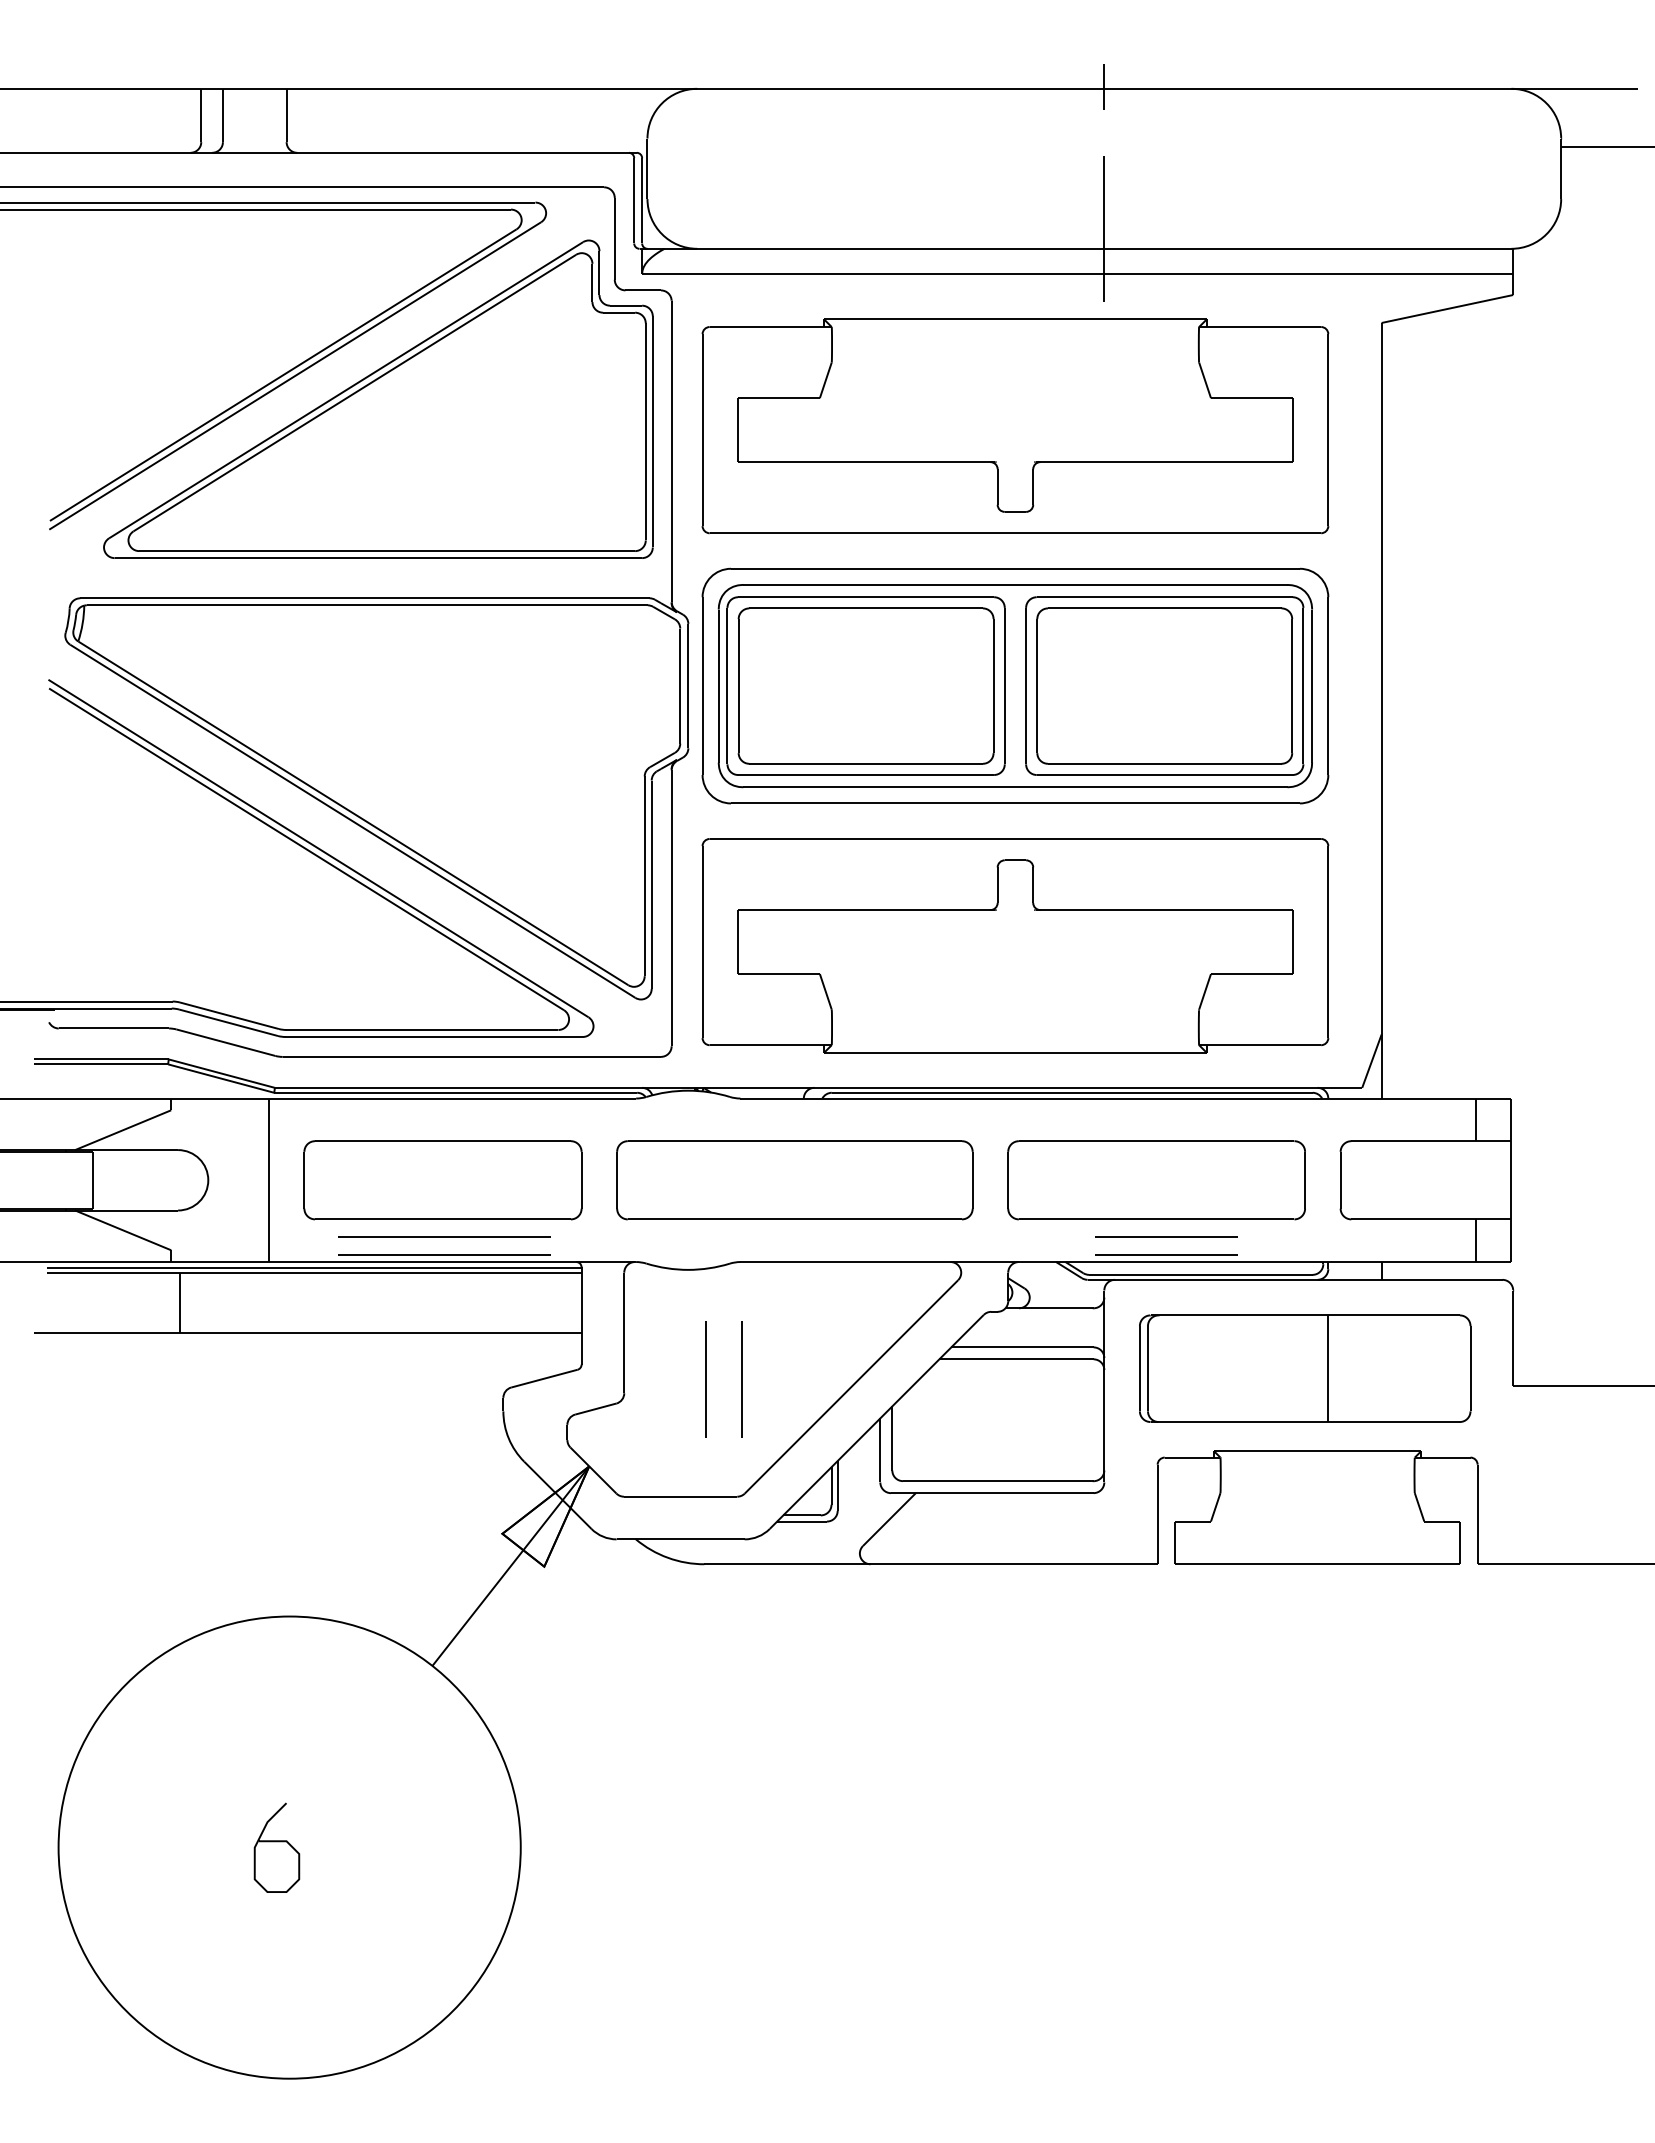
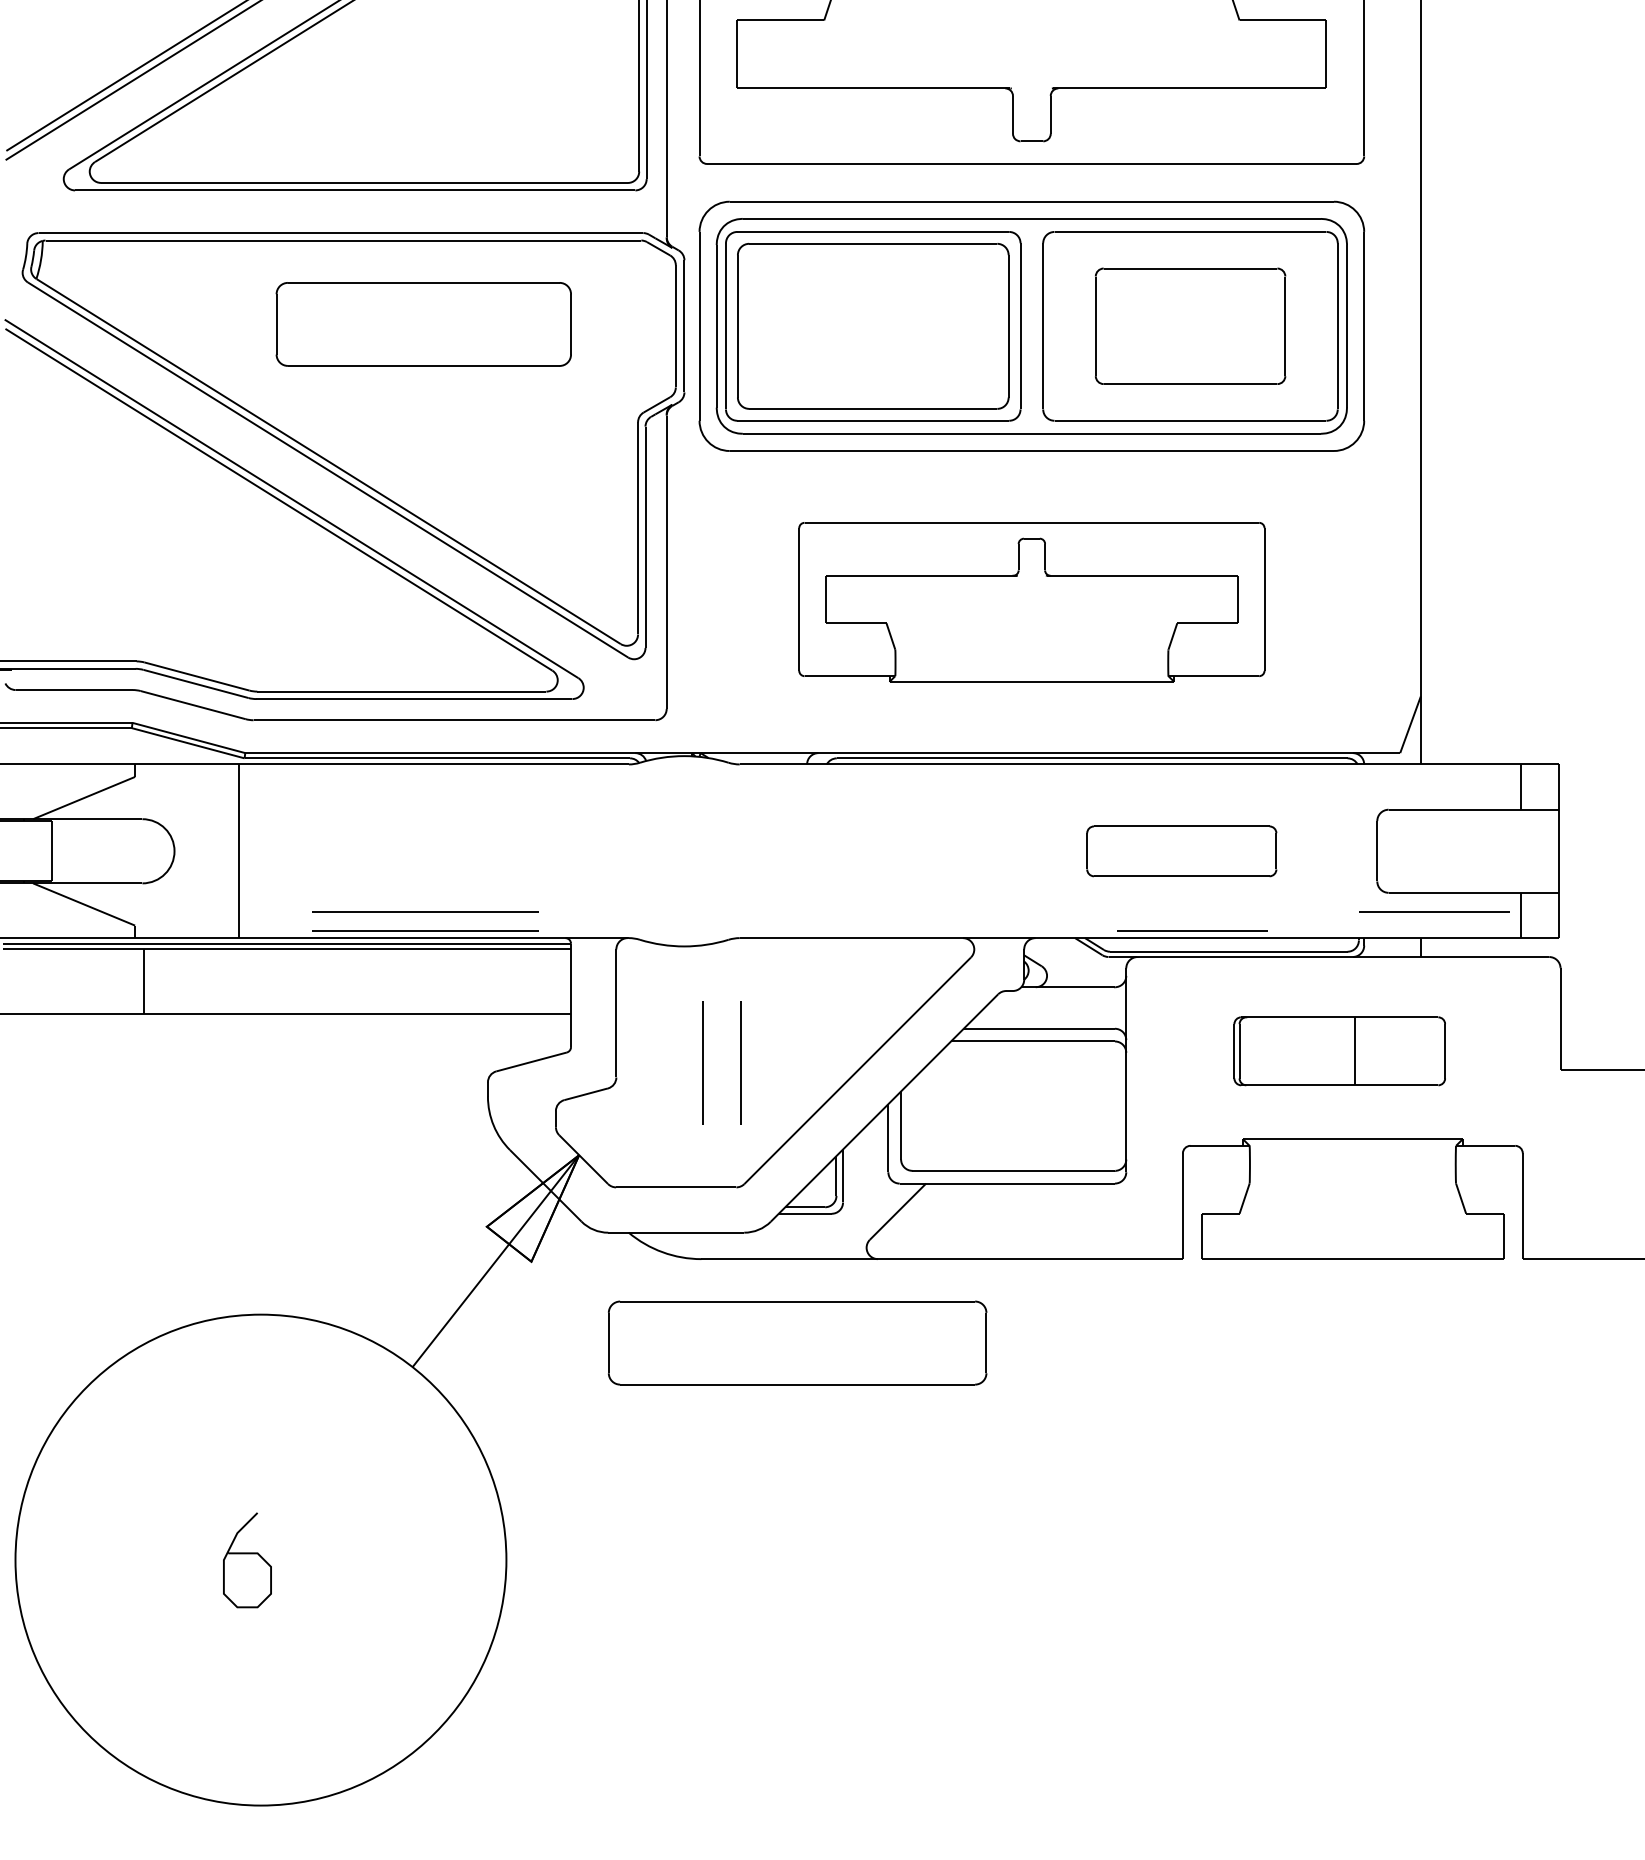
part: (1164, 685) -> (1190, 325), size x0.7
part: (1015, 945) -> (1031, 601), size x0.7
part: (442, 1180) -> (423, 324), moved
part: (794, 1180) -> (797, 1343), moved
part: (1156, 1180) -> (1181, 851), size x0.6
line: (1166, 1236) -> (1434, 910), moved
part: (1305, 1368) -> (1339, 1051), size x0.6

